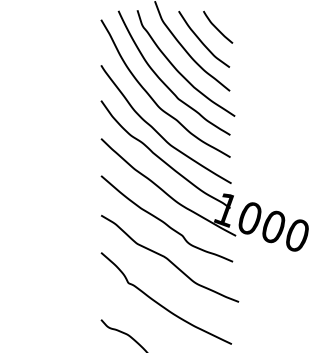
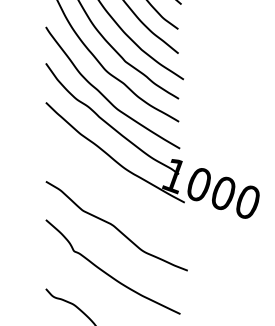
curve: (164, 221) -> (111, 187), removed

